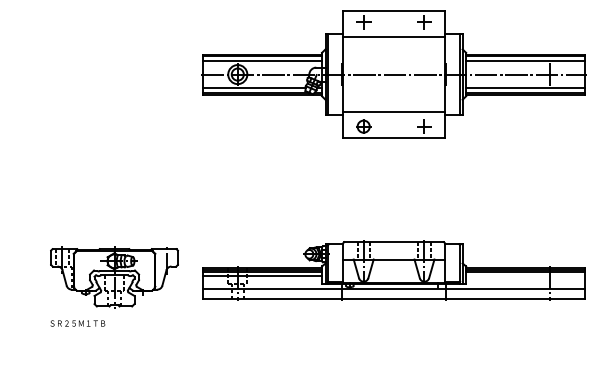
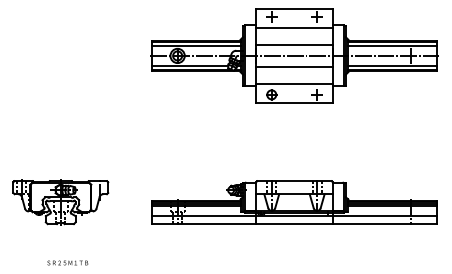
line: (393, 59) -> (294, 44), added
line: (393, 89) -> (294, 67), added
line: (525, 275) -> (392, 206), added
part: (114, 277) -> (60, 202), moved
text: (77, 323) -> (67, 262), moved

